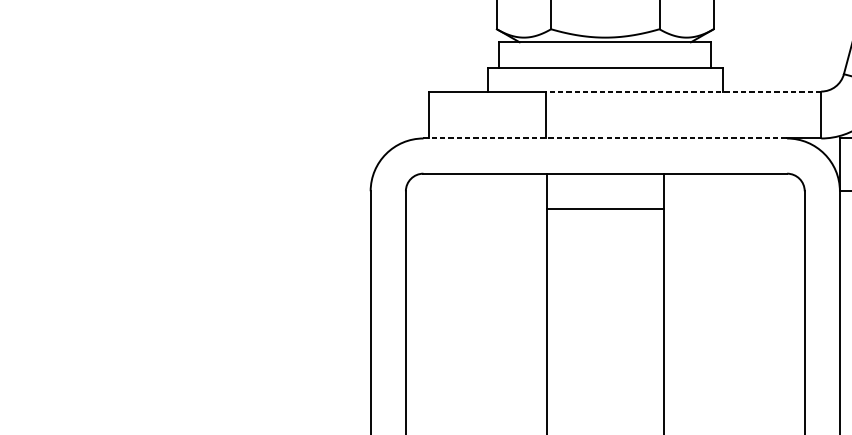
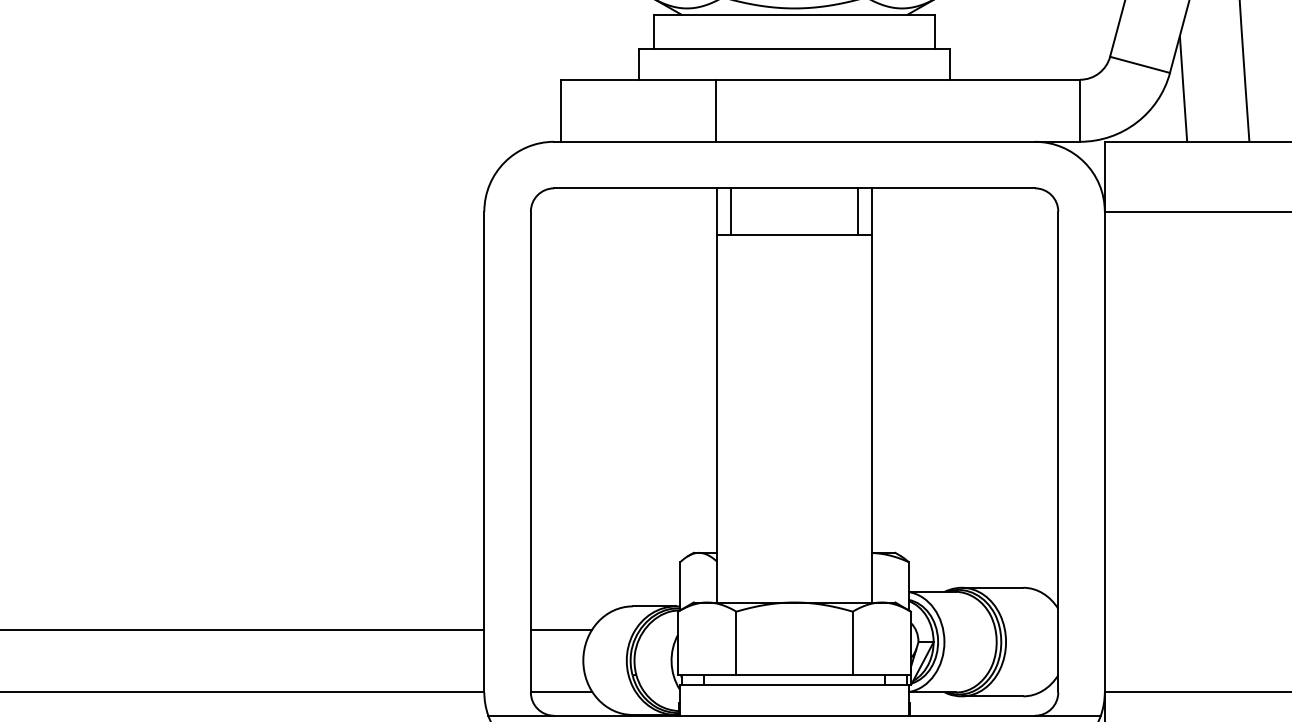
line: (683, 91) -> (897, 79), dashed -> solid
line: (605, 138) -> (795, 141), dashed -> solid
line: (556, 191) -> (730, 211), added
line: (653, 191) -> (858, 211), added

